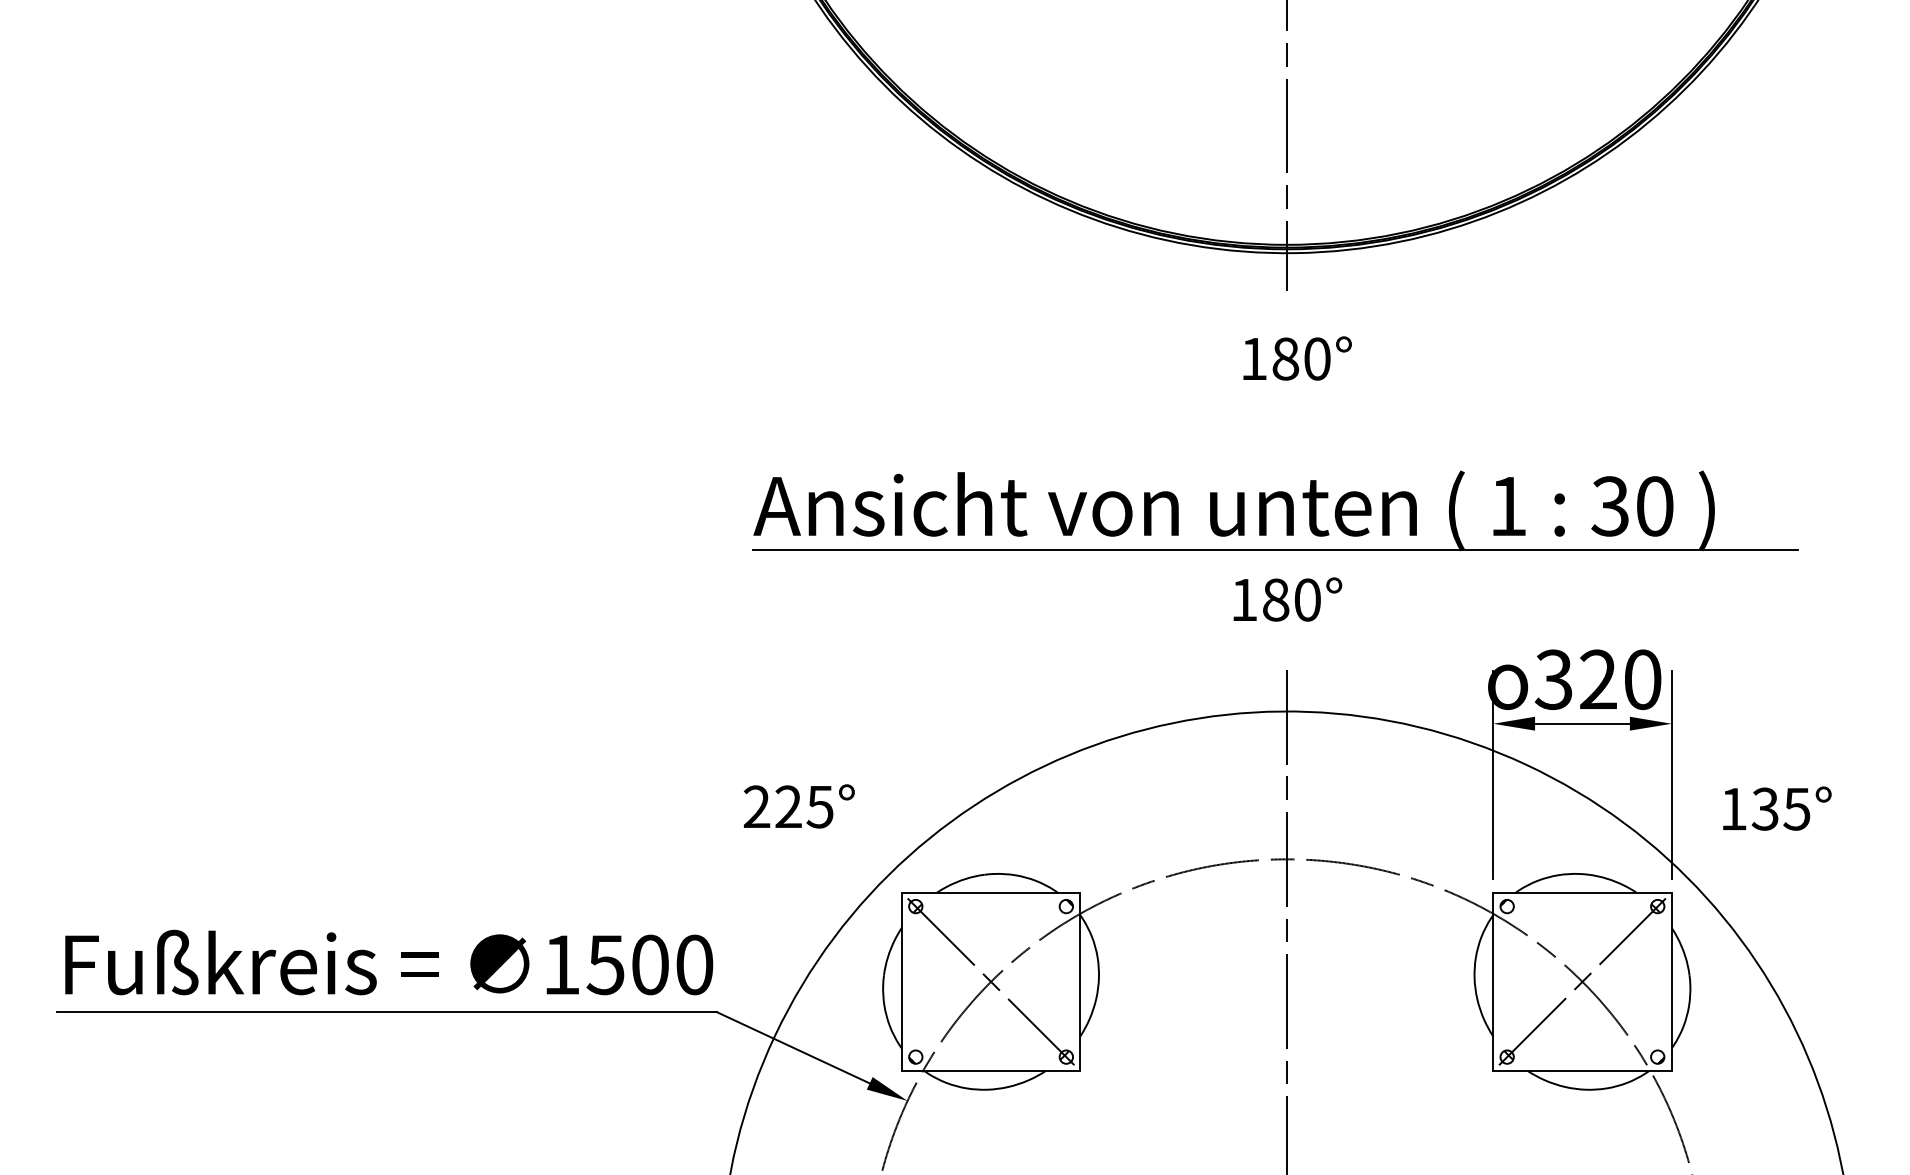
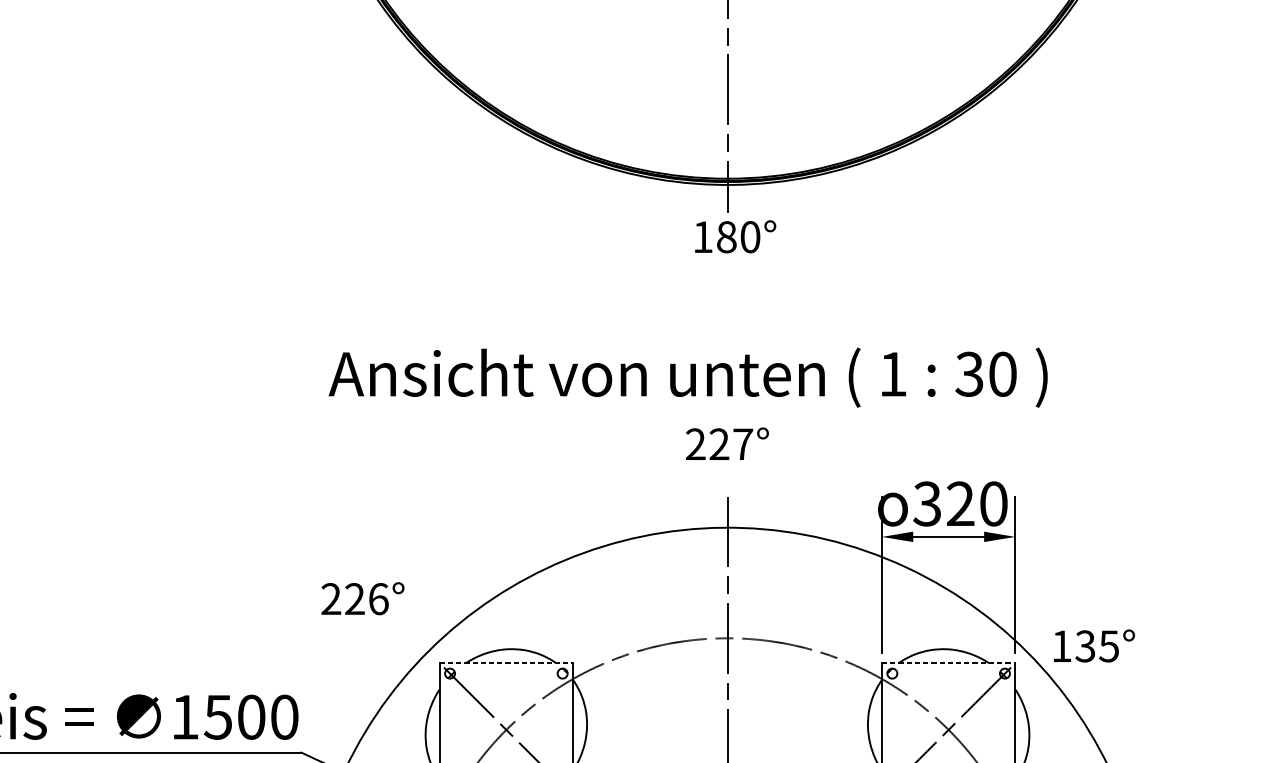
text: (1297, 358) -> (735, 236), moved
line: (1274, 549) -> (718, 406), removed
text: (1275, 599) -> (719, 443), 180° -> 227°
text: (819, 806) -> (378, 598), 225° -> 226°
text: (1777, 808) -> (1094, 645), moved
line: (991, 892) -> (506, 663), solid -> dashed
line: (1582, 892) -> (948, 663), solid -> dashed

